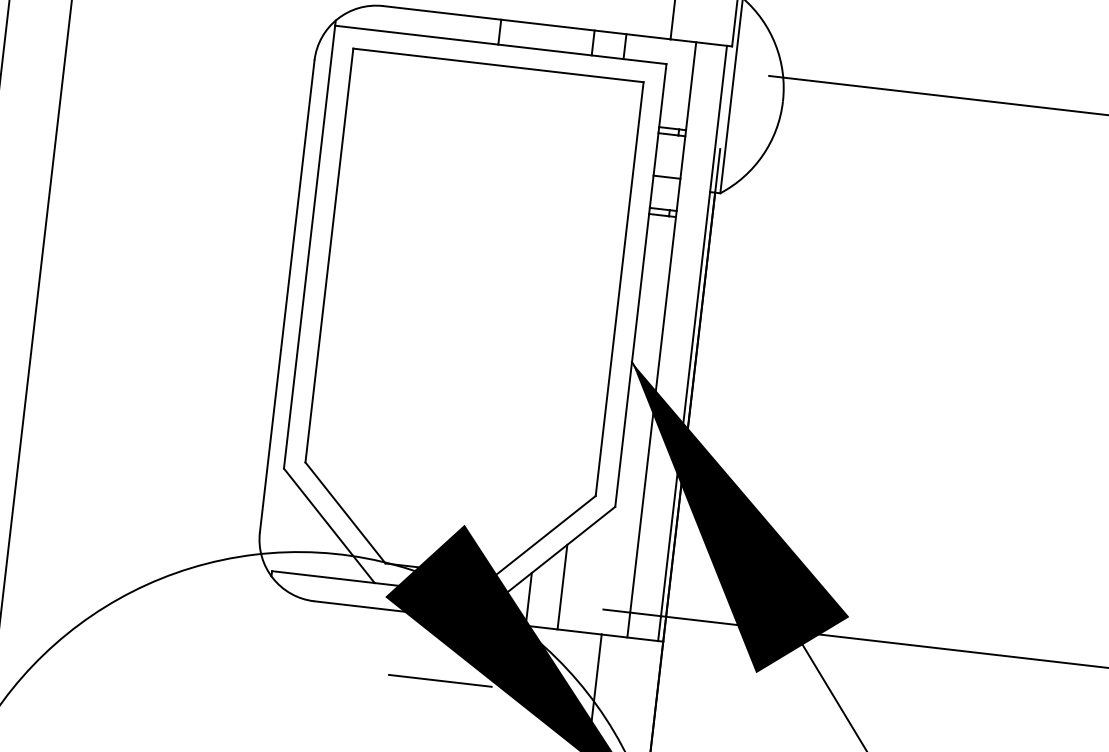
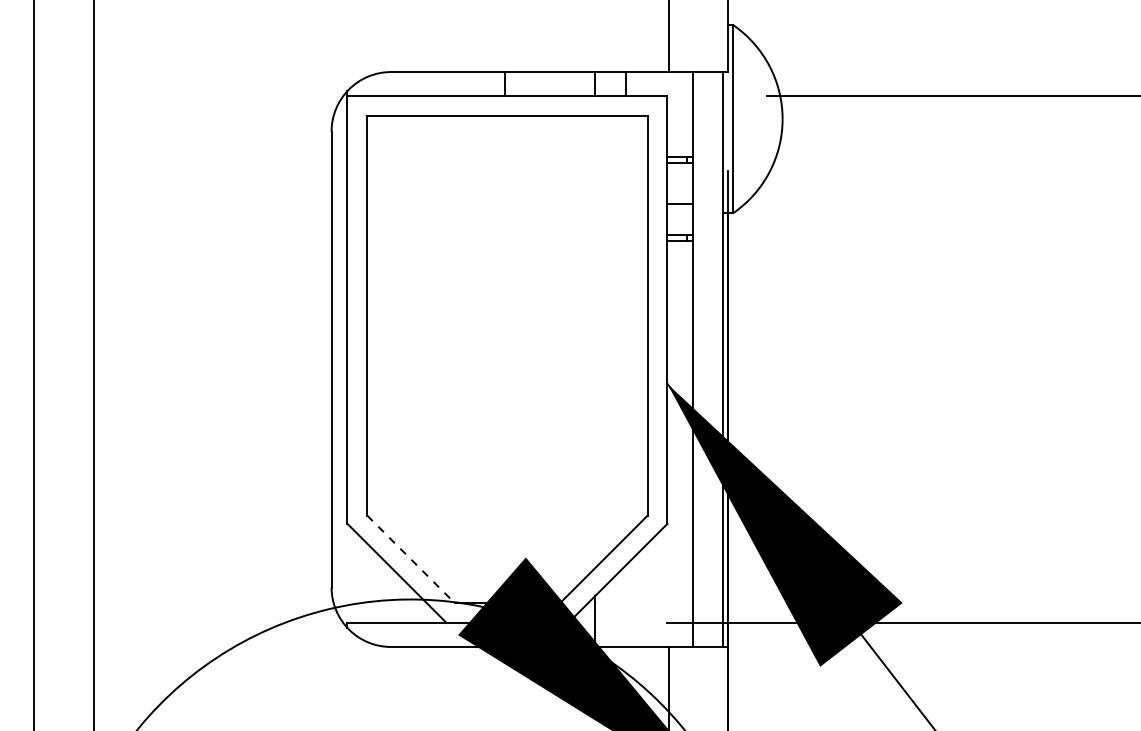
line: (345, 513) -> (411, 559), solid -> dashed
line: (562, 586) -> (625, 605), removed
line: (439, 680) -> (519, 708), removed

